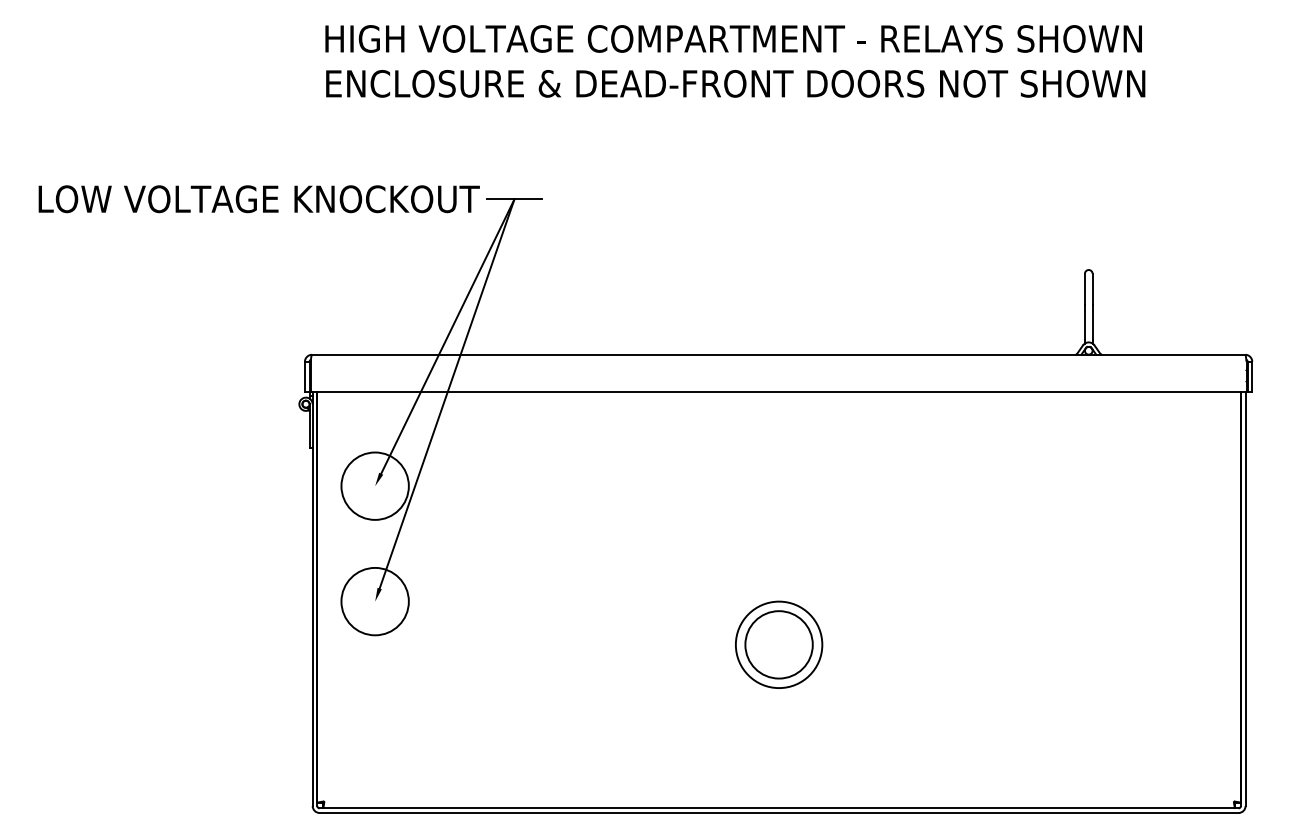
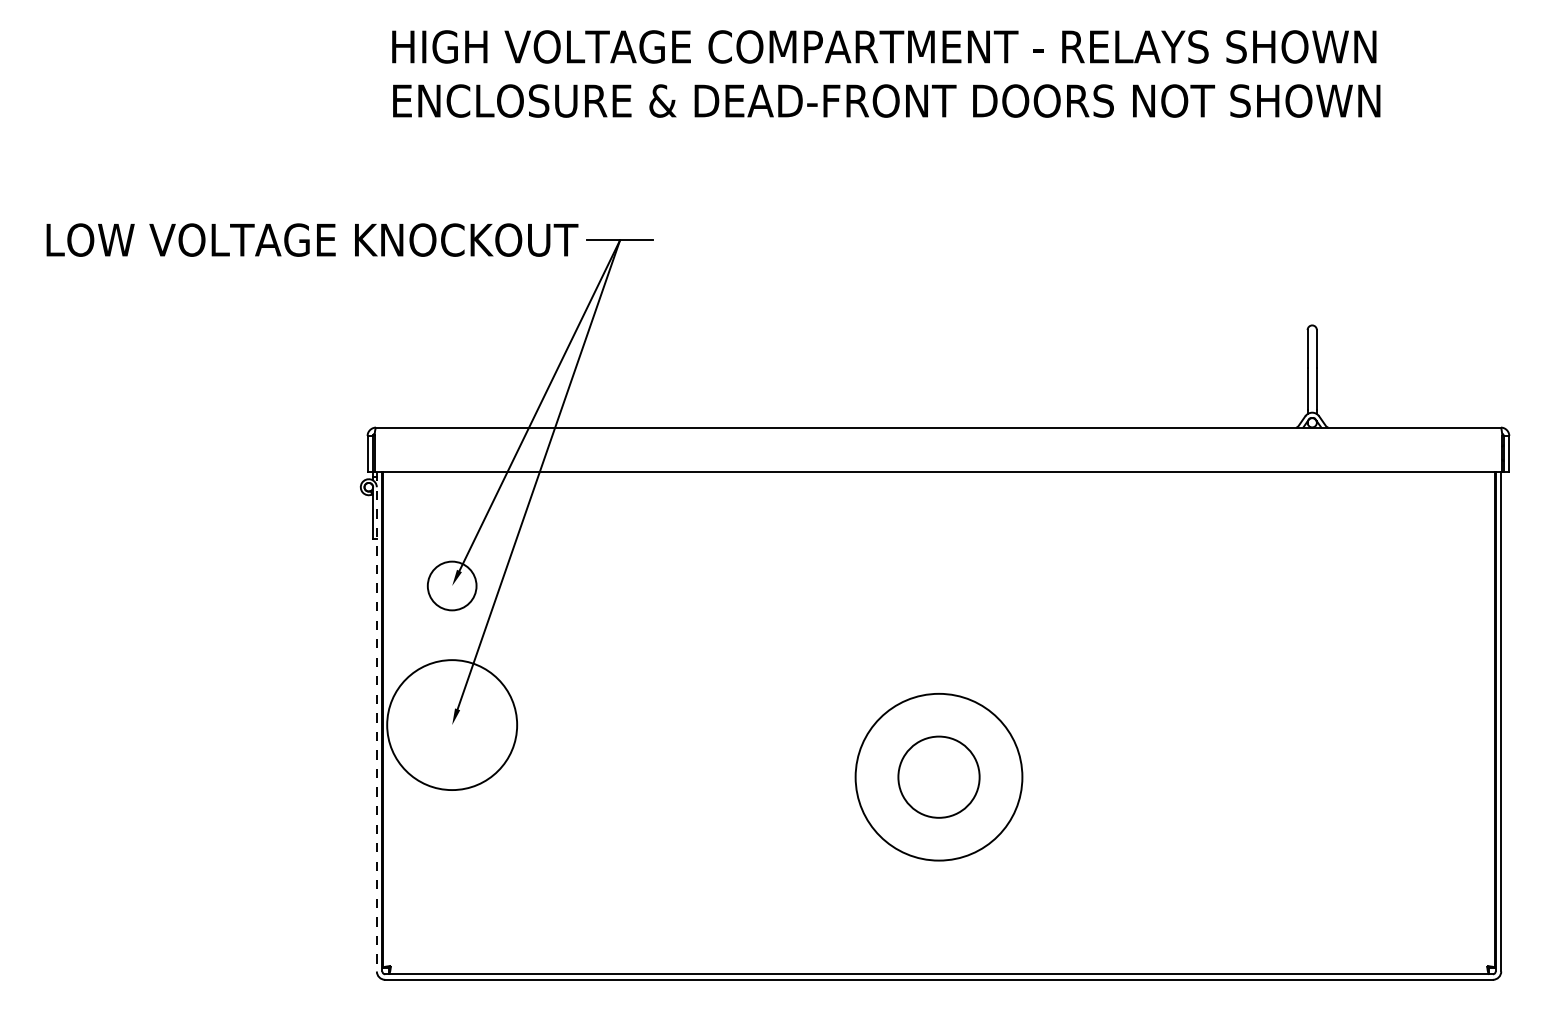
circle: (374, 485) -> (451, 585), size x0.6
line: (312, 598) -> (376, 721), solid -> dashed
circle: (374, 601) -> (451, 724), size x1.6
circle: (778, 645) -> (938, 777), size x1.6

